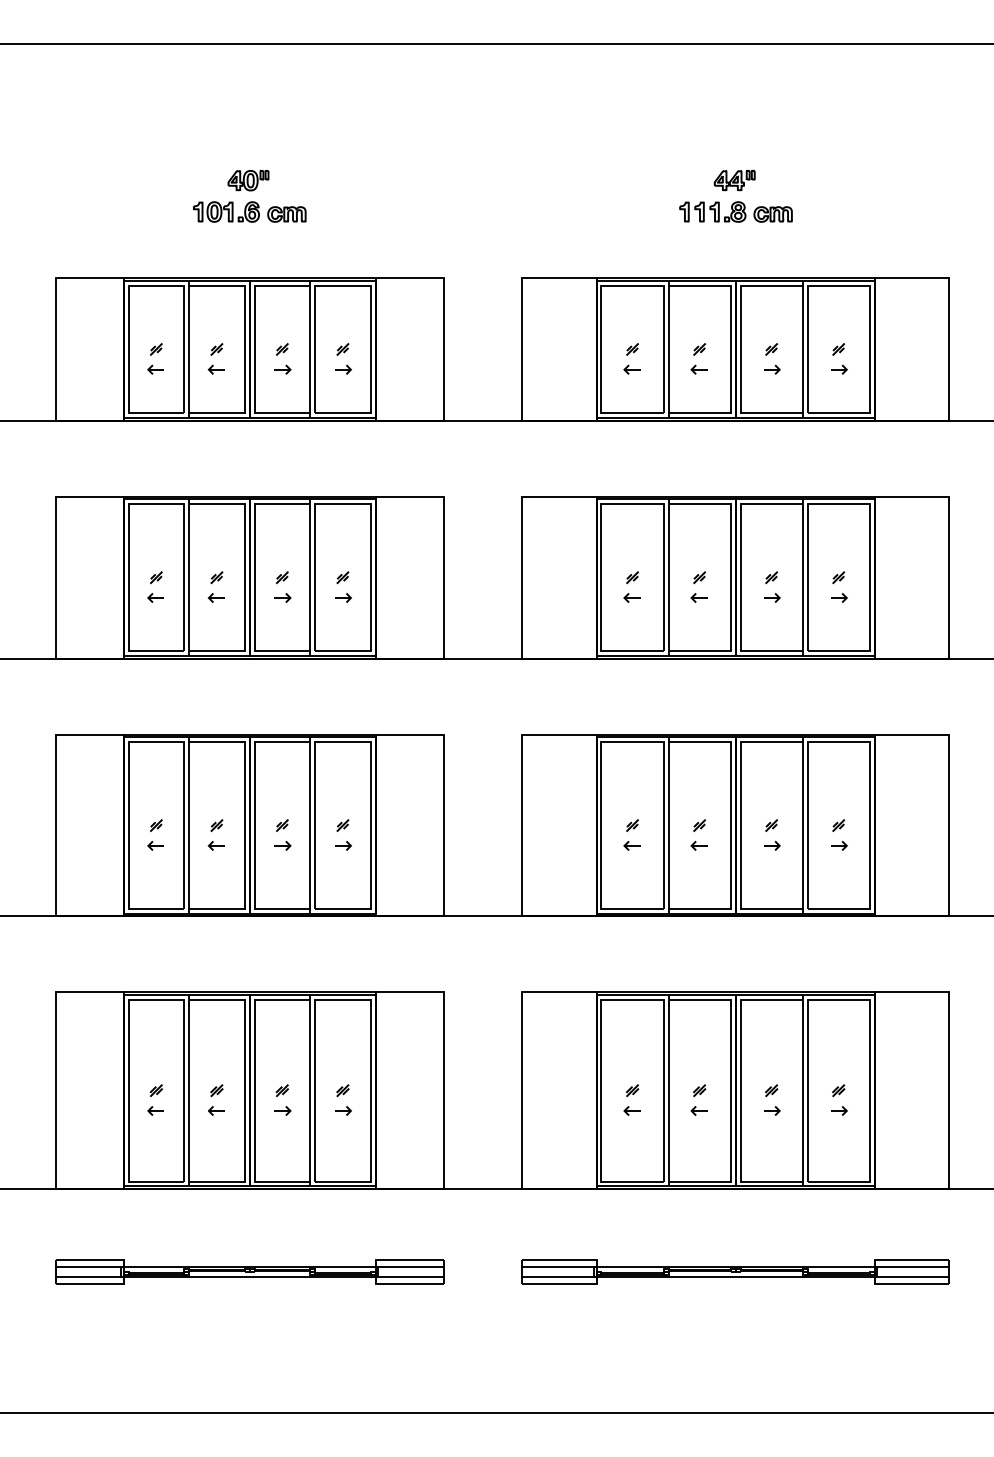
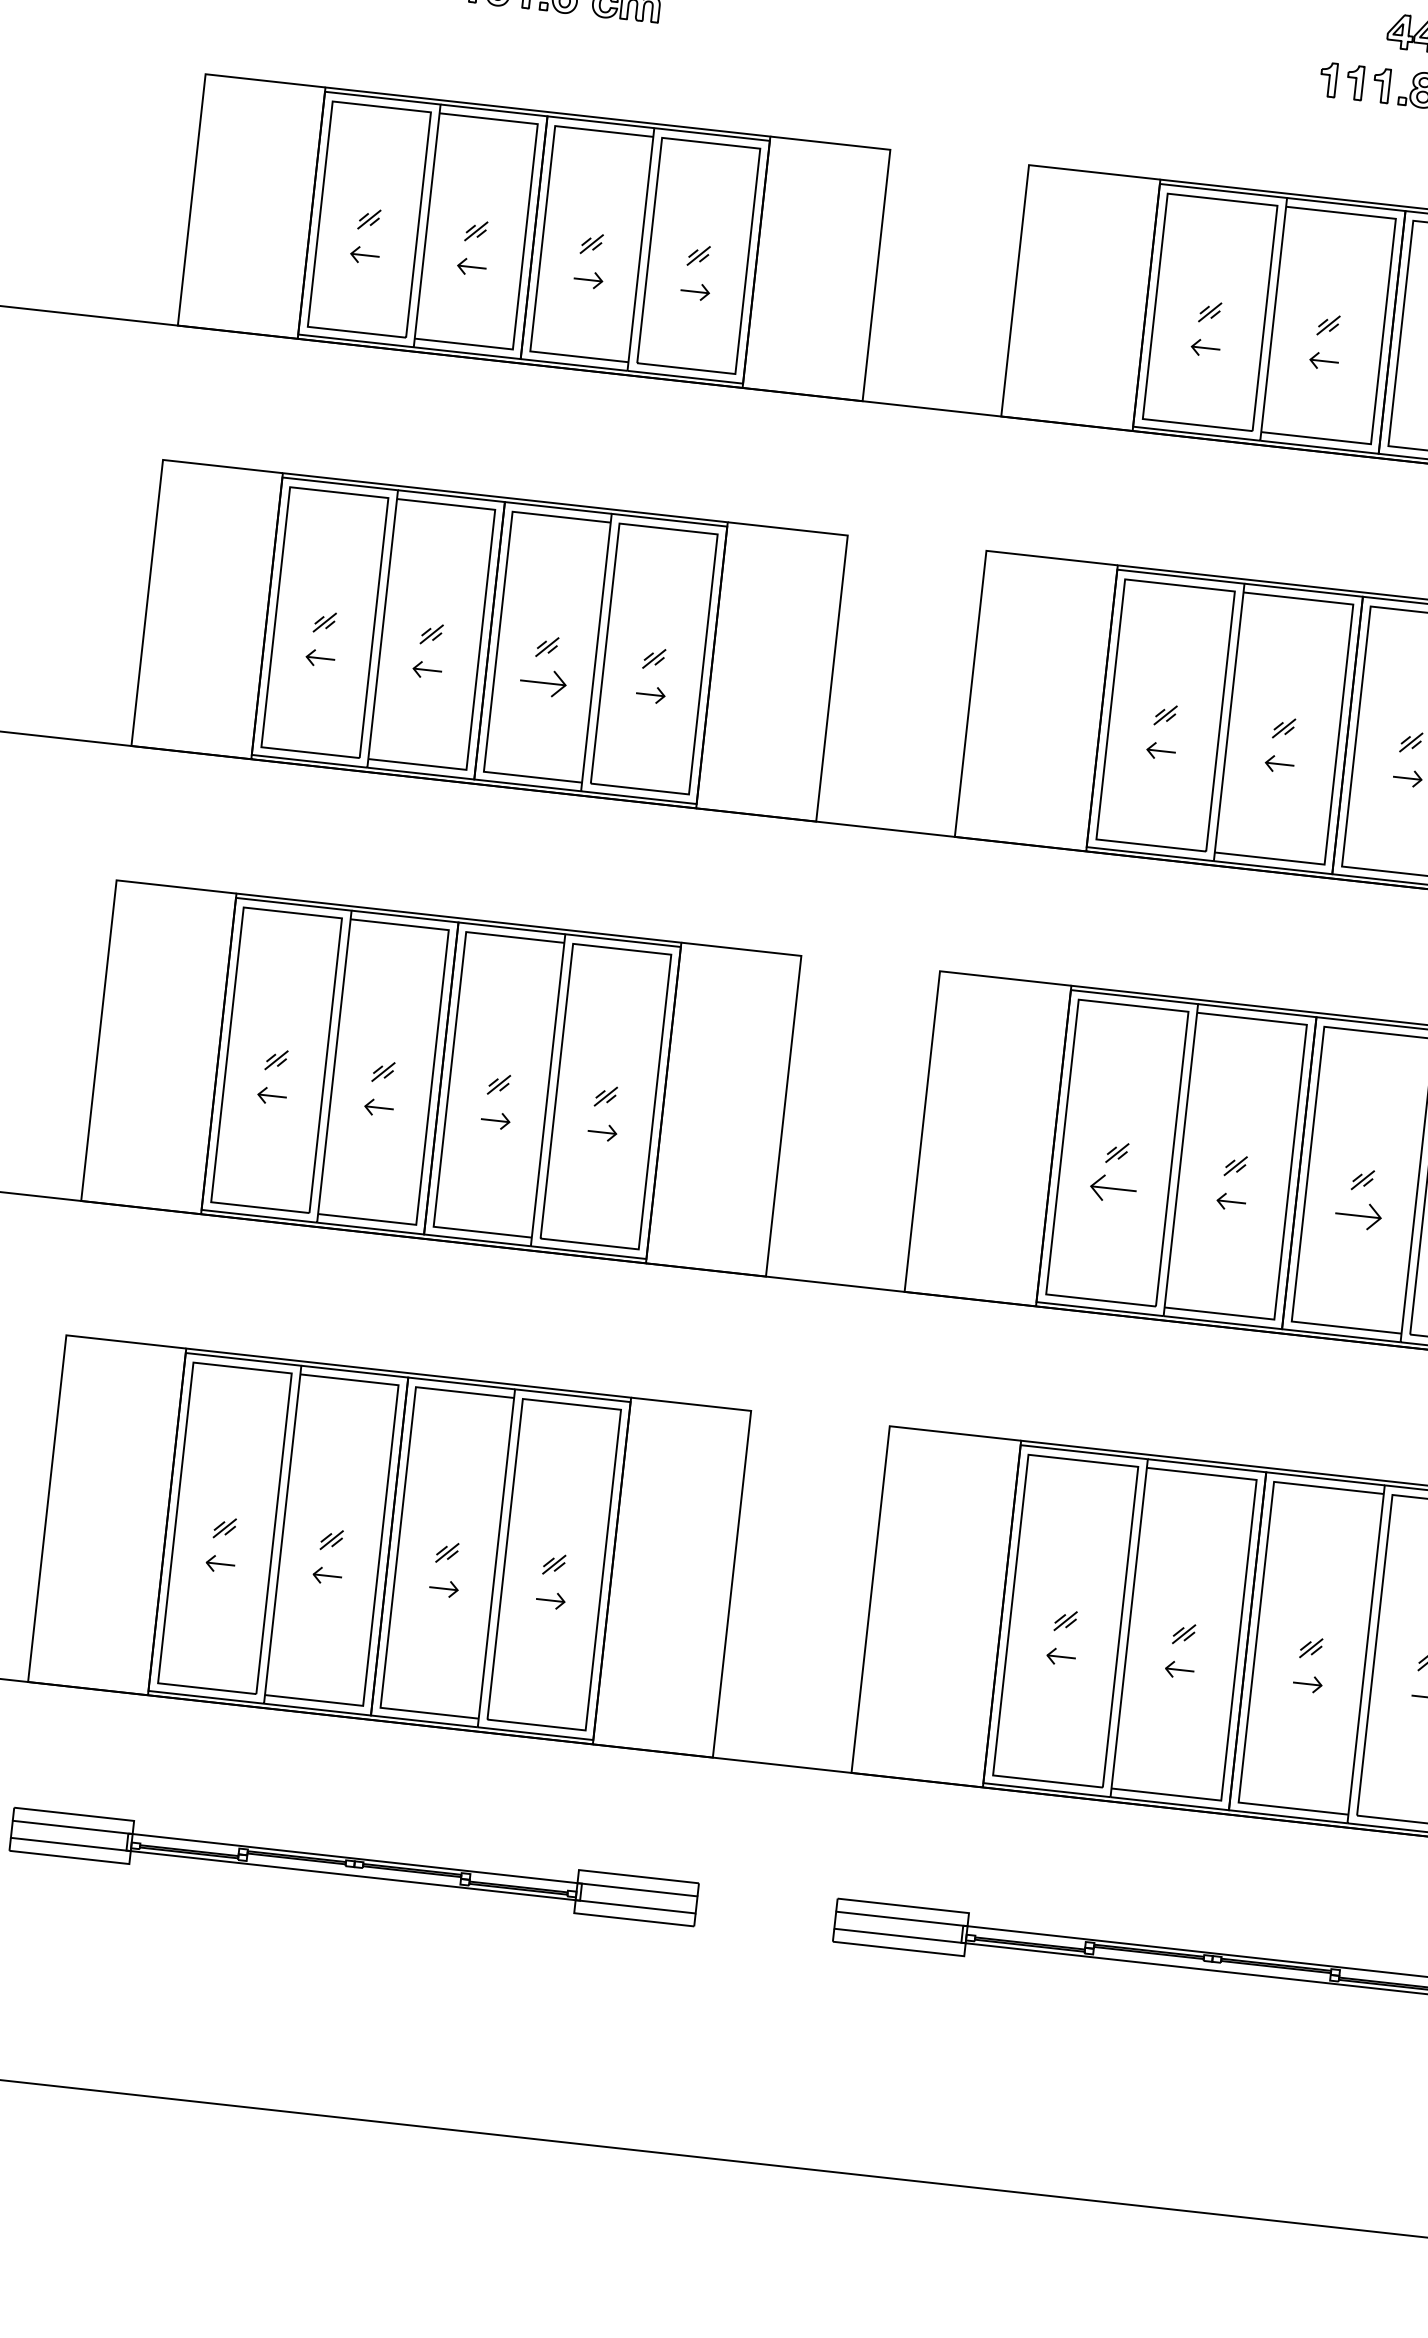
part: (282, 597) -> (543, 682), size x1.6
part: (631, 845) -> (1111, 1188), size x1.6
part: (772, 845) -> (1360, 1215), size x1.6

